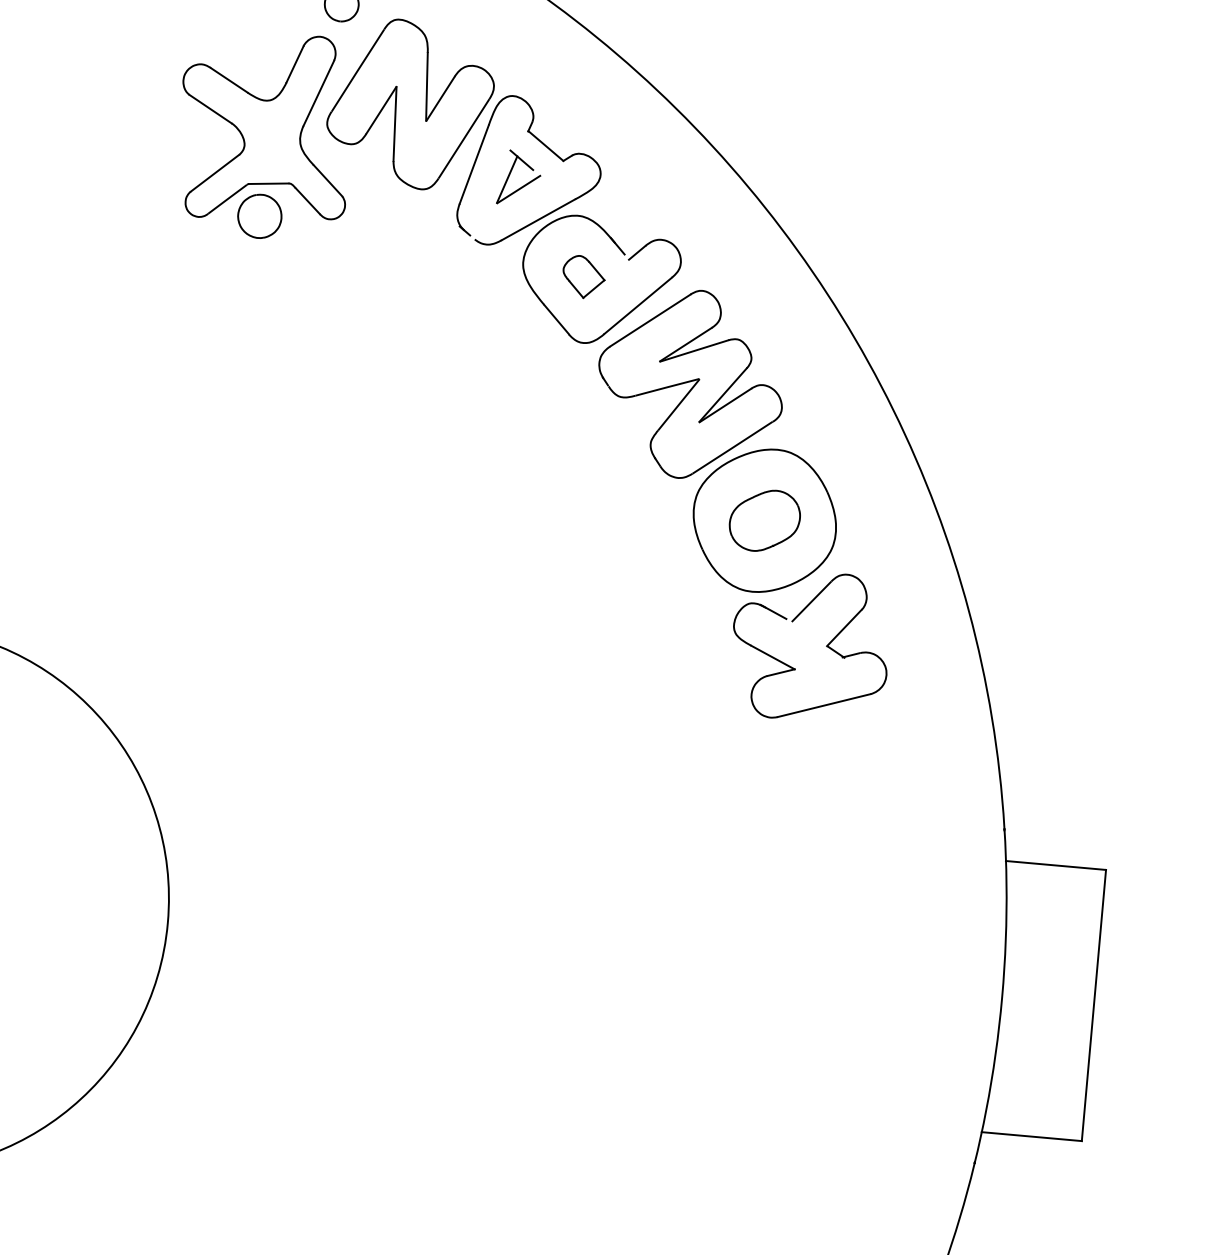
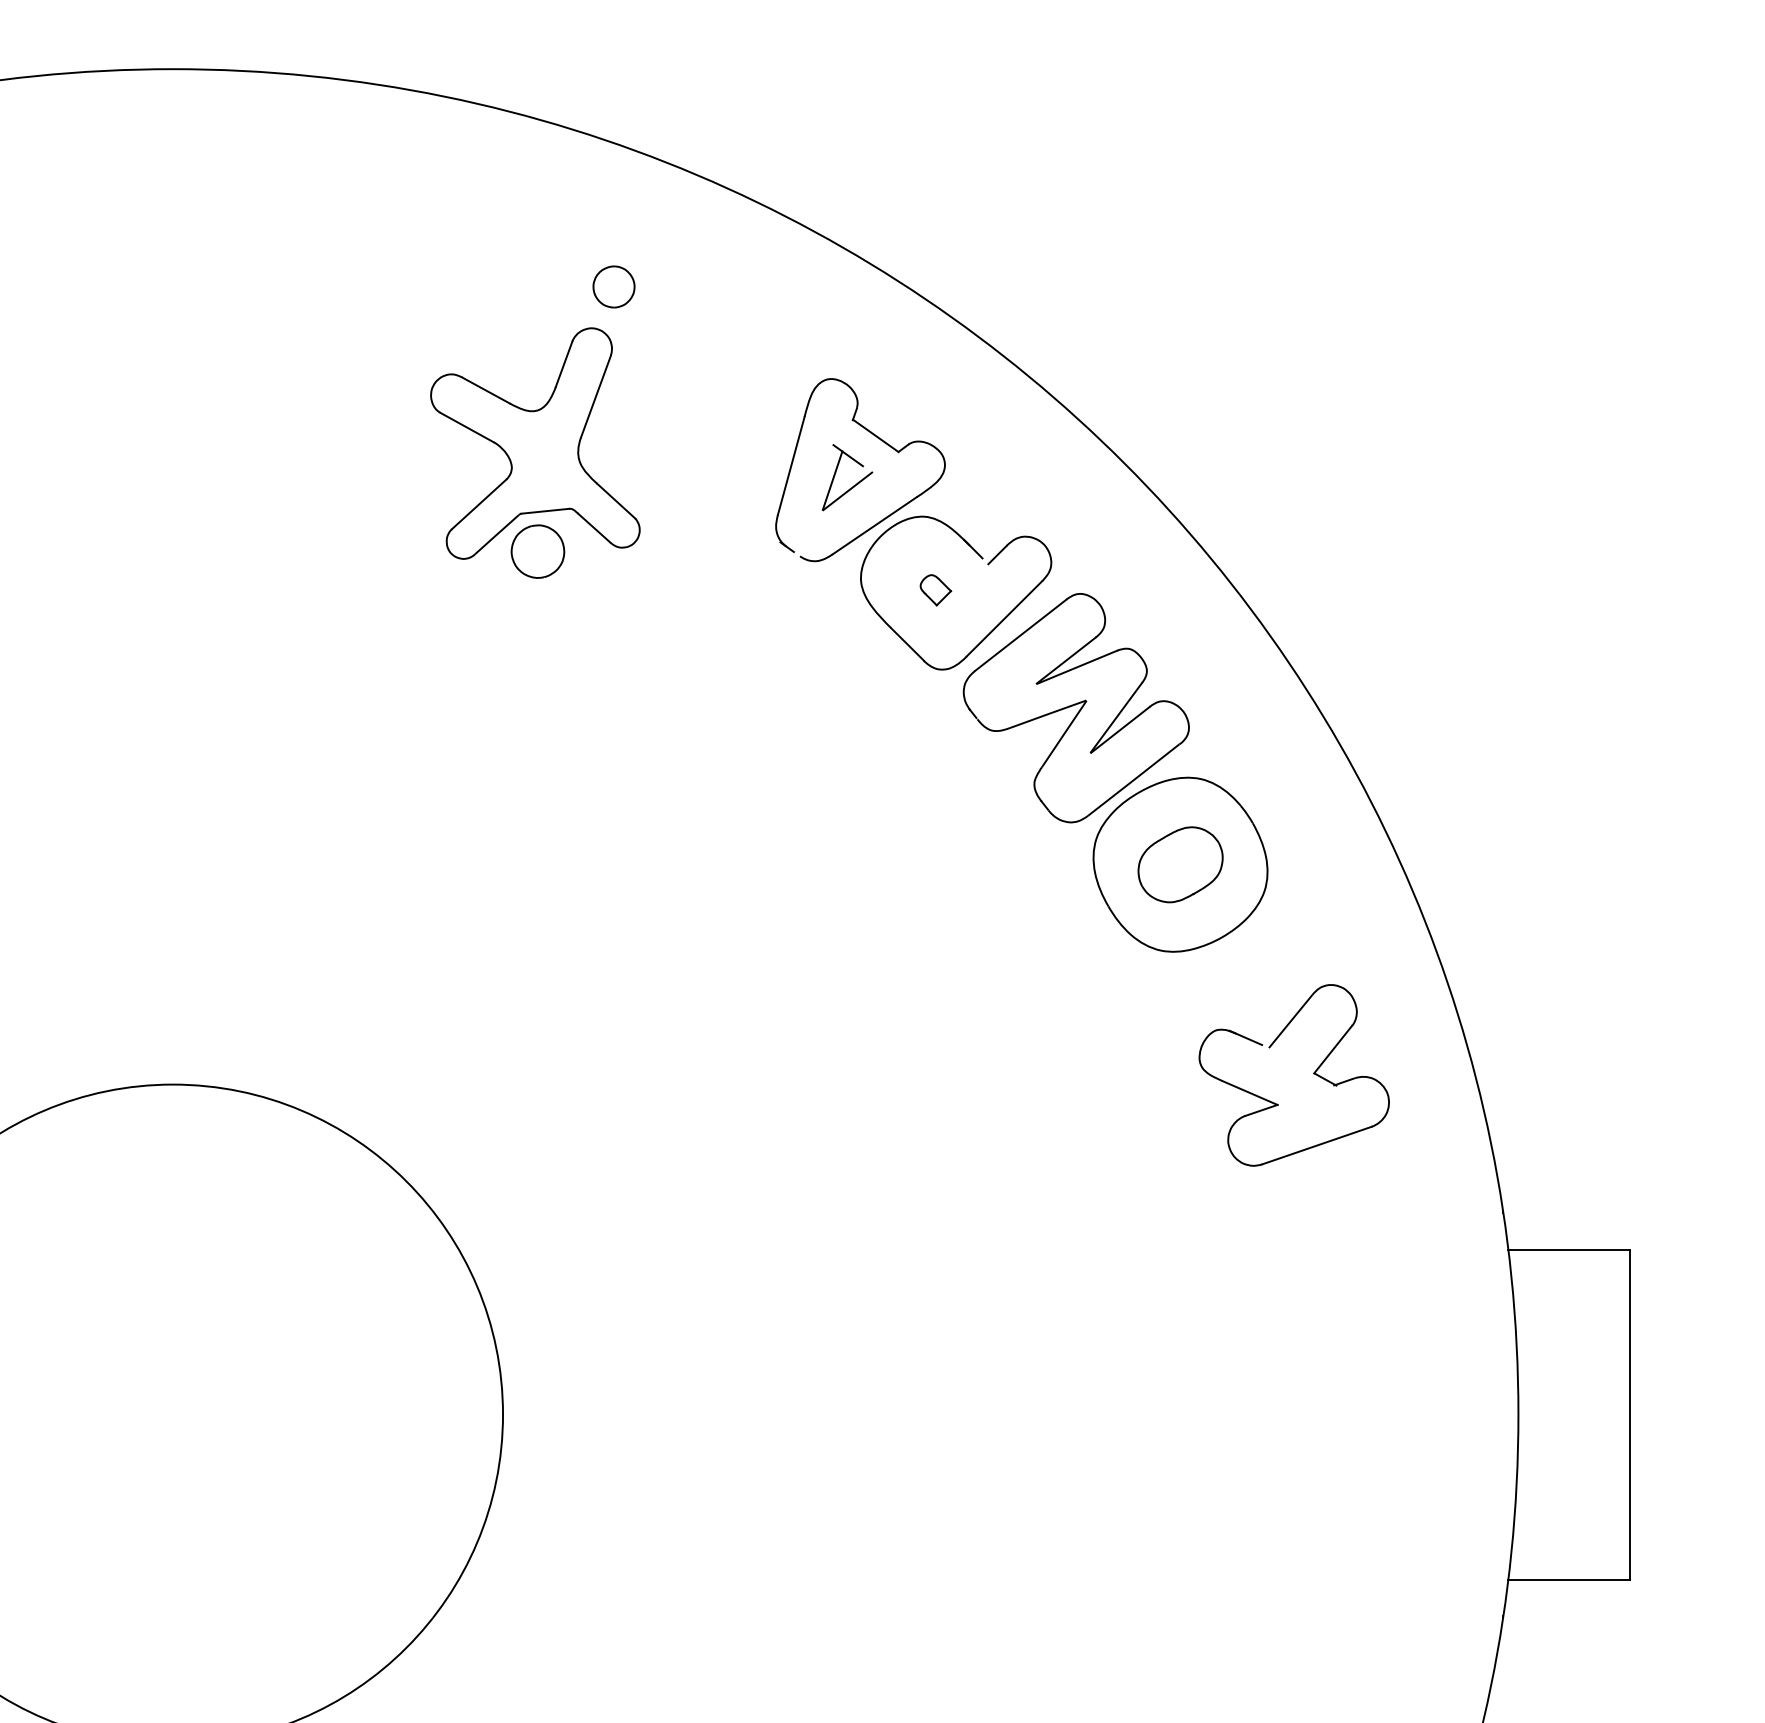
part: (410, 104) -> (707, 400), removed
part: (583, 277) -> (935, 590), size x0.6
part: (826, 646) -> (1313, 1074), moved

